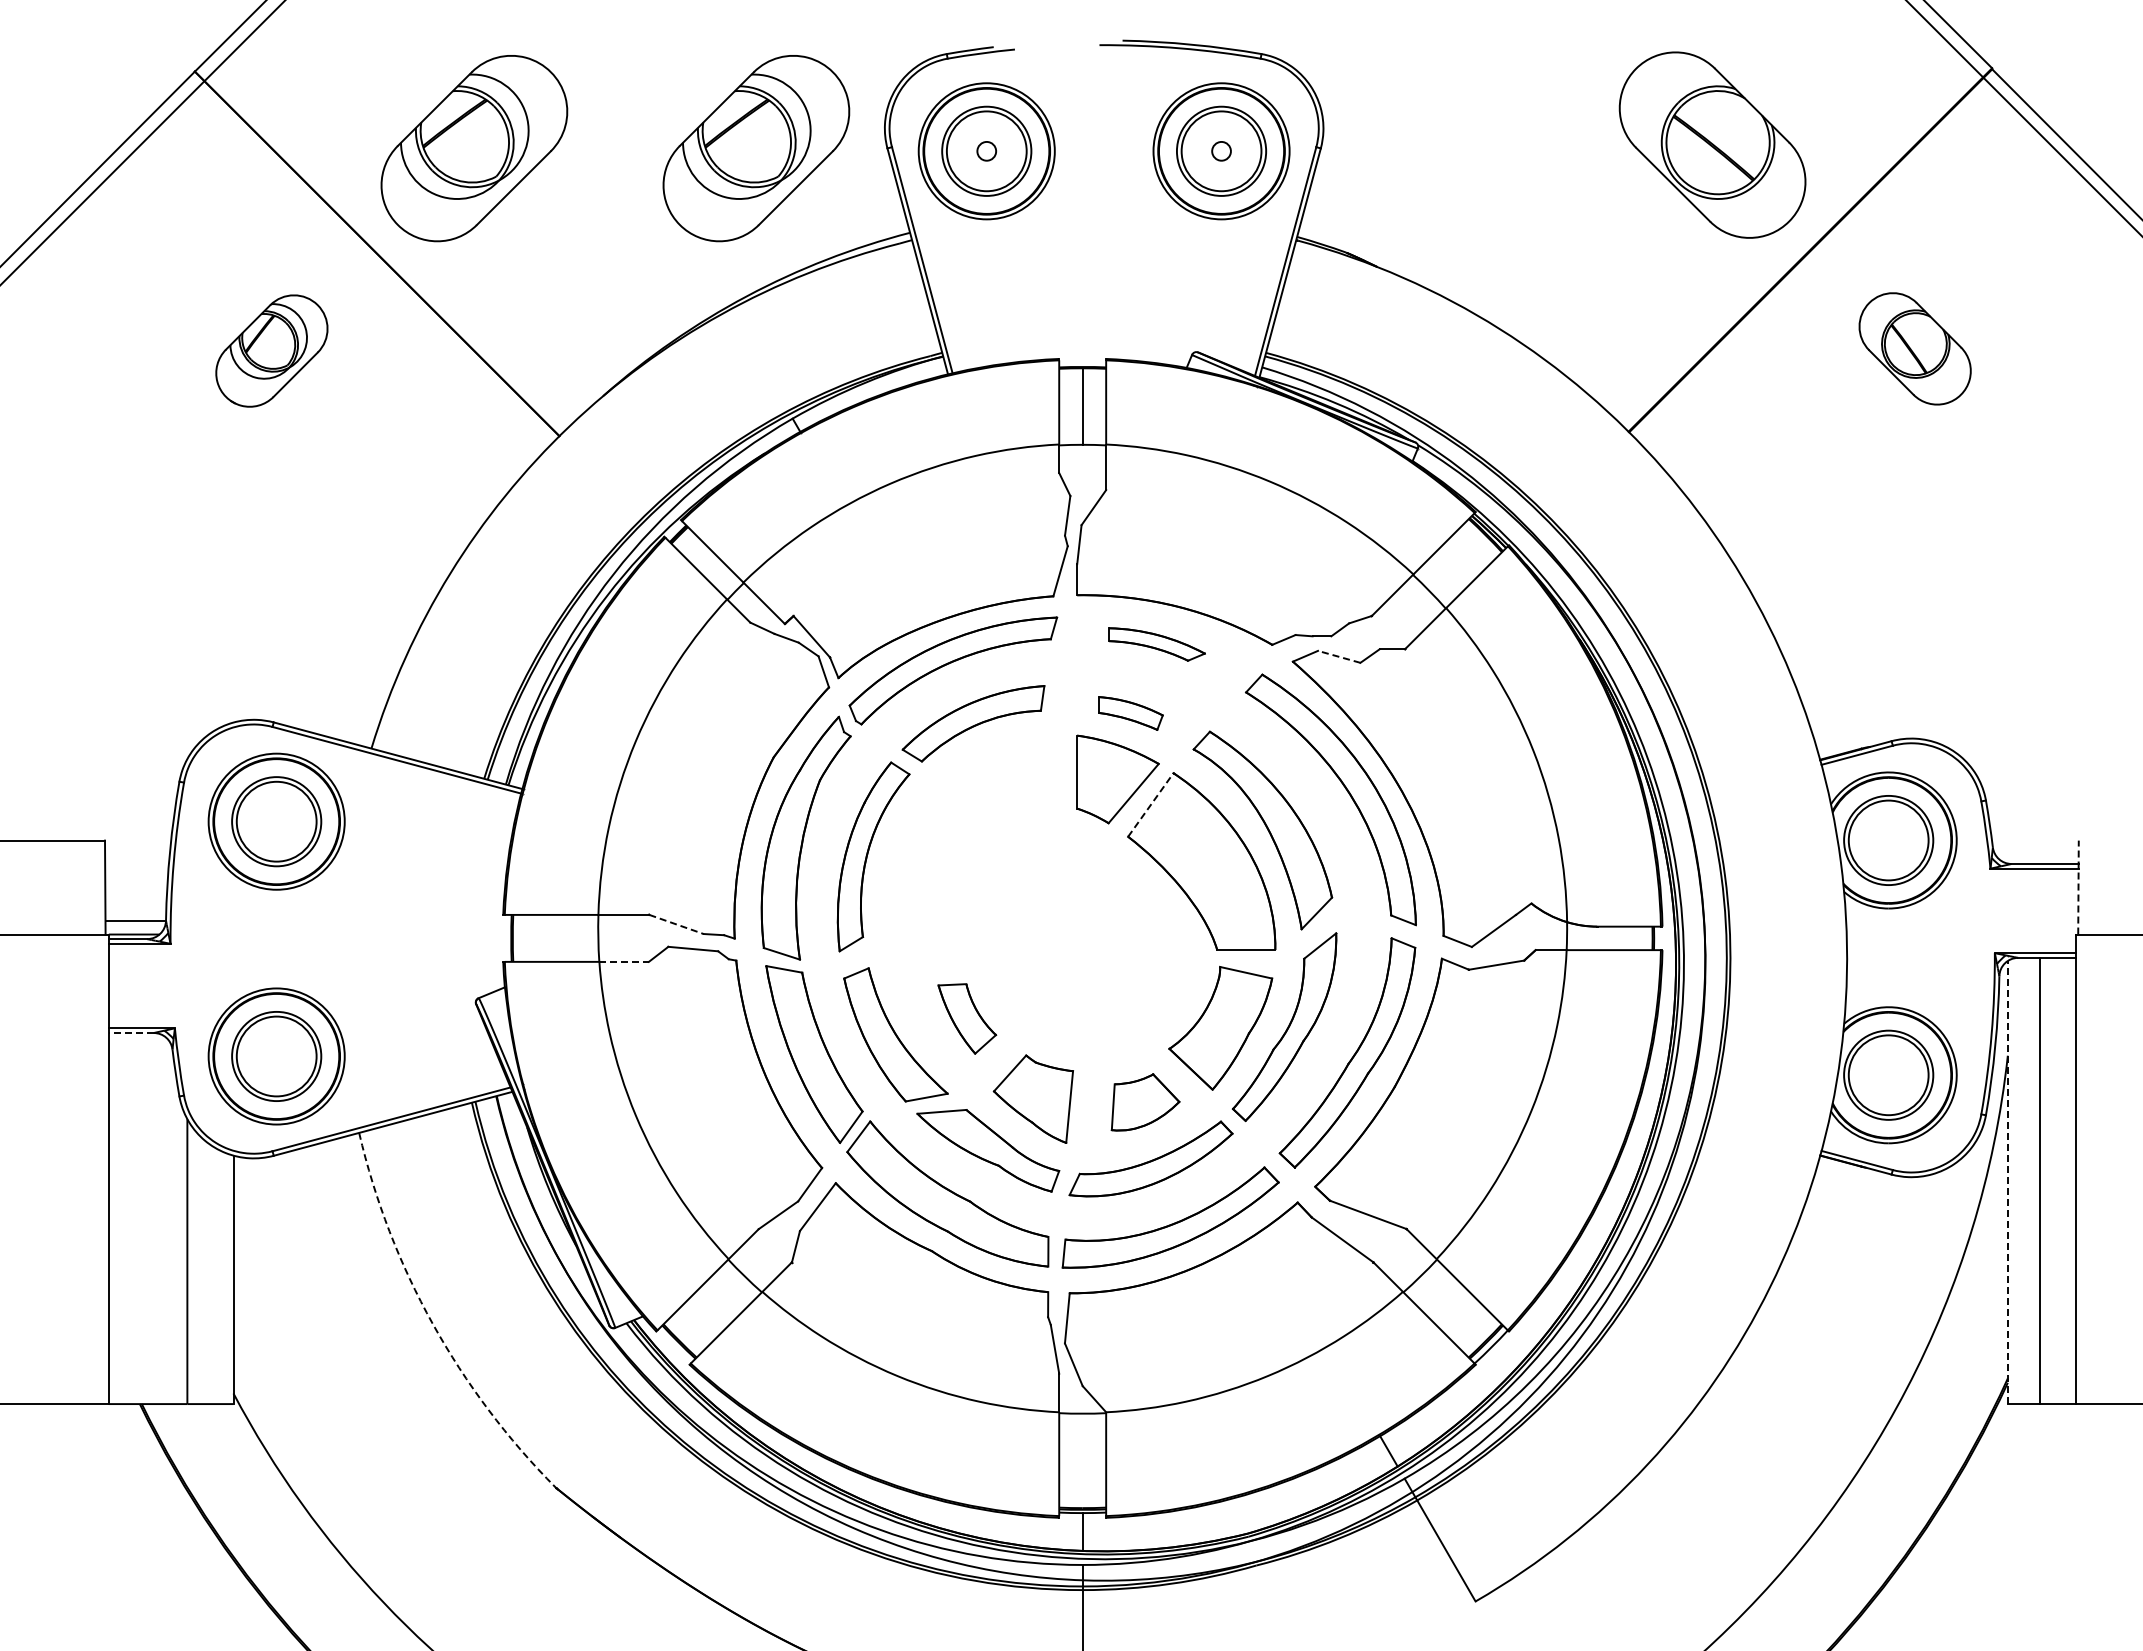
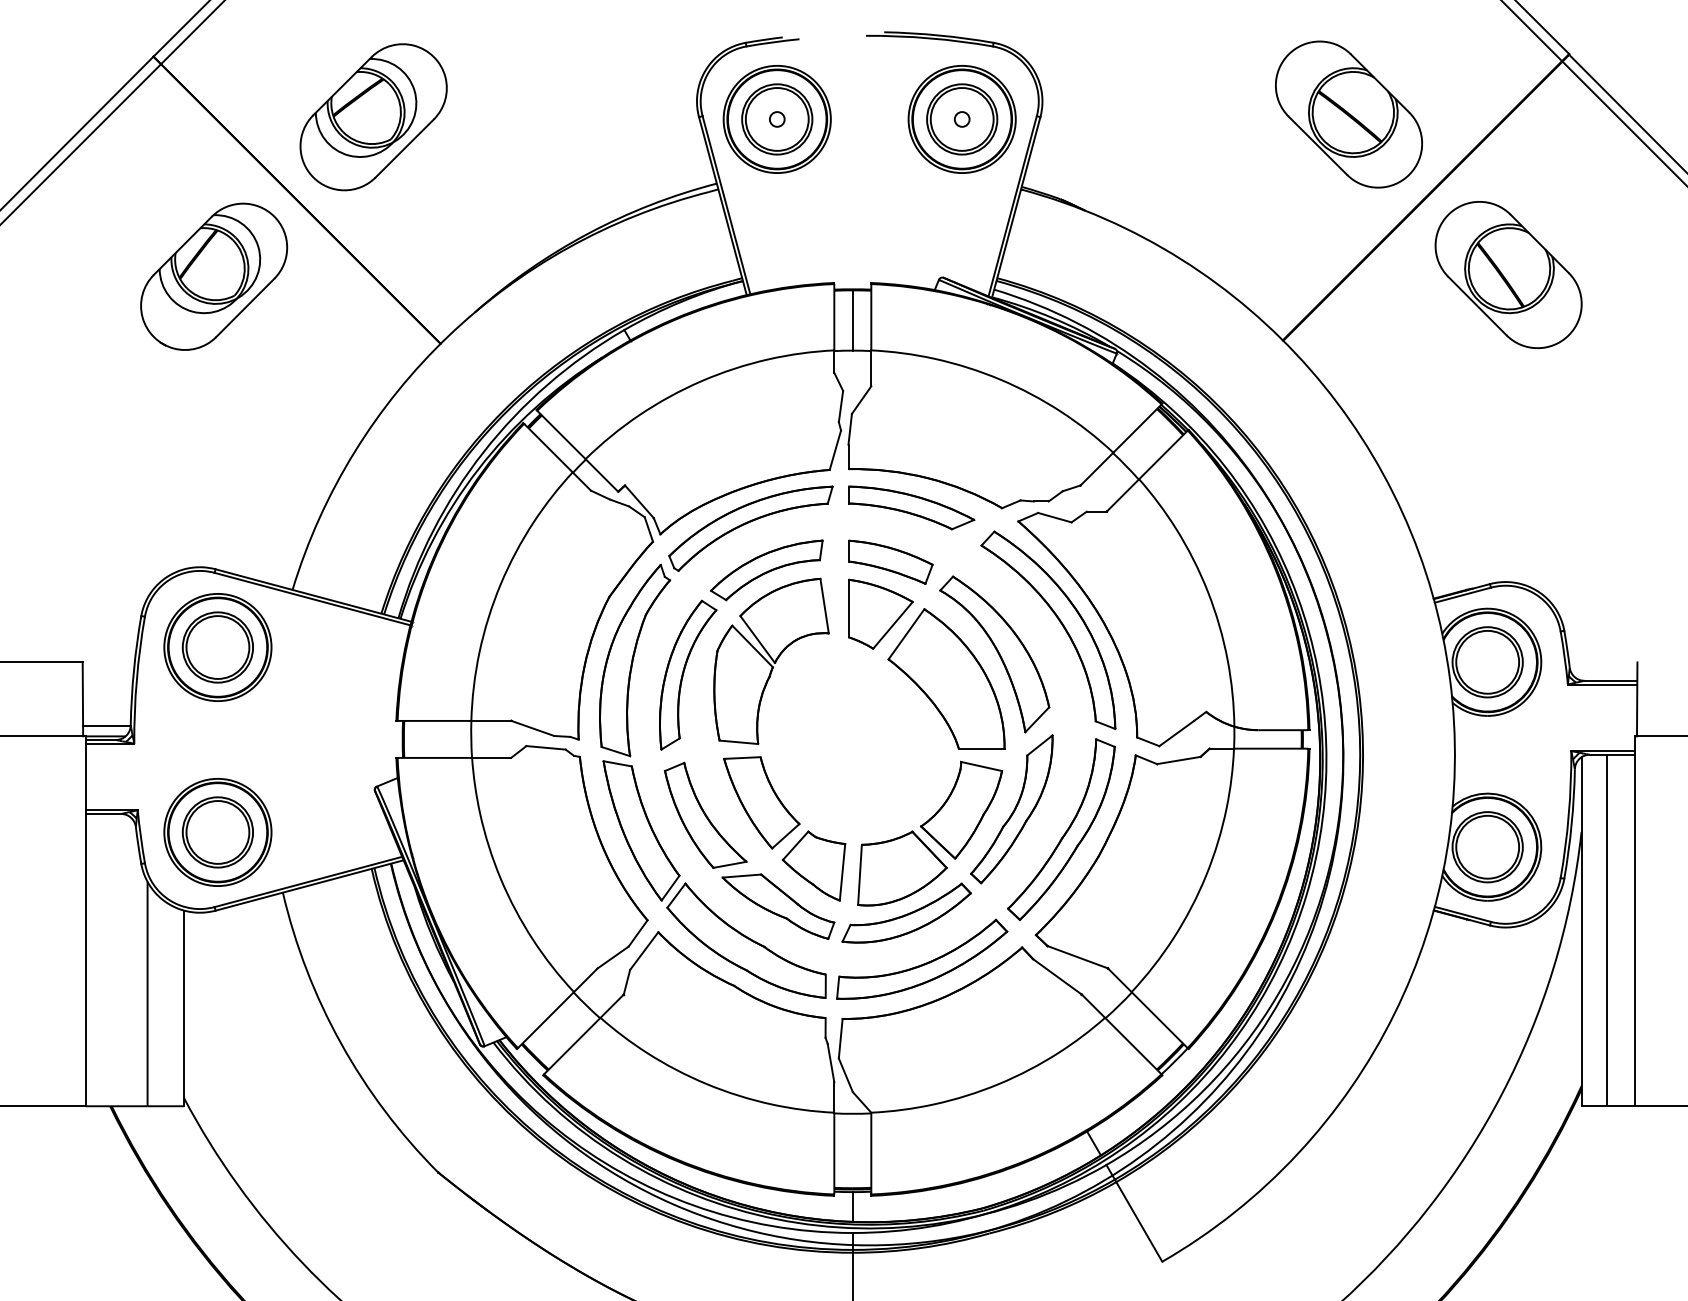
part: (756, 148) -> (595, 117), removed
part: (1914, 348) -> (1508, 274), size x1.67
part: (271, 350) -> (213, 276), size x1.67
part: (1156, 644) -> (910, 507), size x1.67
line: (1338, 656) -> (1054, 517), dashed -> solid
part: (1130, 713) -> (890, 562), size x1.67
line: (1151, 804) -> (907, 633), dashed -> solid
part: (979, 839) -> (771, 661), added
line: (2078, 887) -> (1637, 699), dashed -> solid
line: (676, 924) -> (532, 728), dashed -> solid
line: (624, 961) -> (491, 757), dashed -> solid
part: (967, 1018) -> (762, 802), size x1.67
line: (131, 1033) -> (103, 814), dashed -> solid
part: (1145, 1102) -> (902, 868), size x1.67
line: (2007, 1182) -> (1581, 931), dashed -> solid
arc: (432, 1324) -> (340, 1043), dashed -> solid

